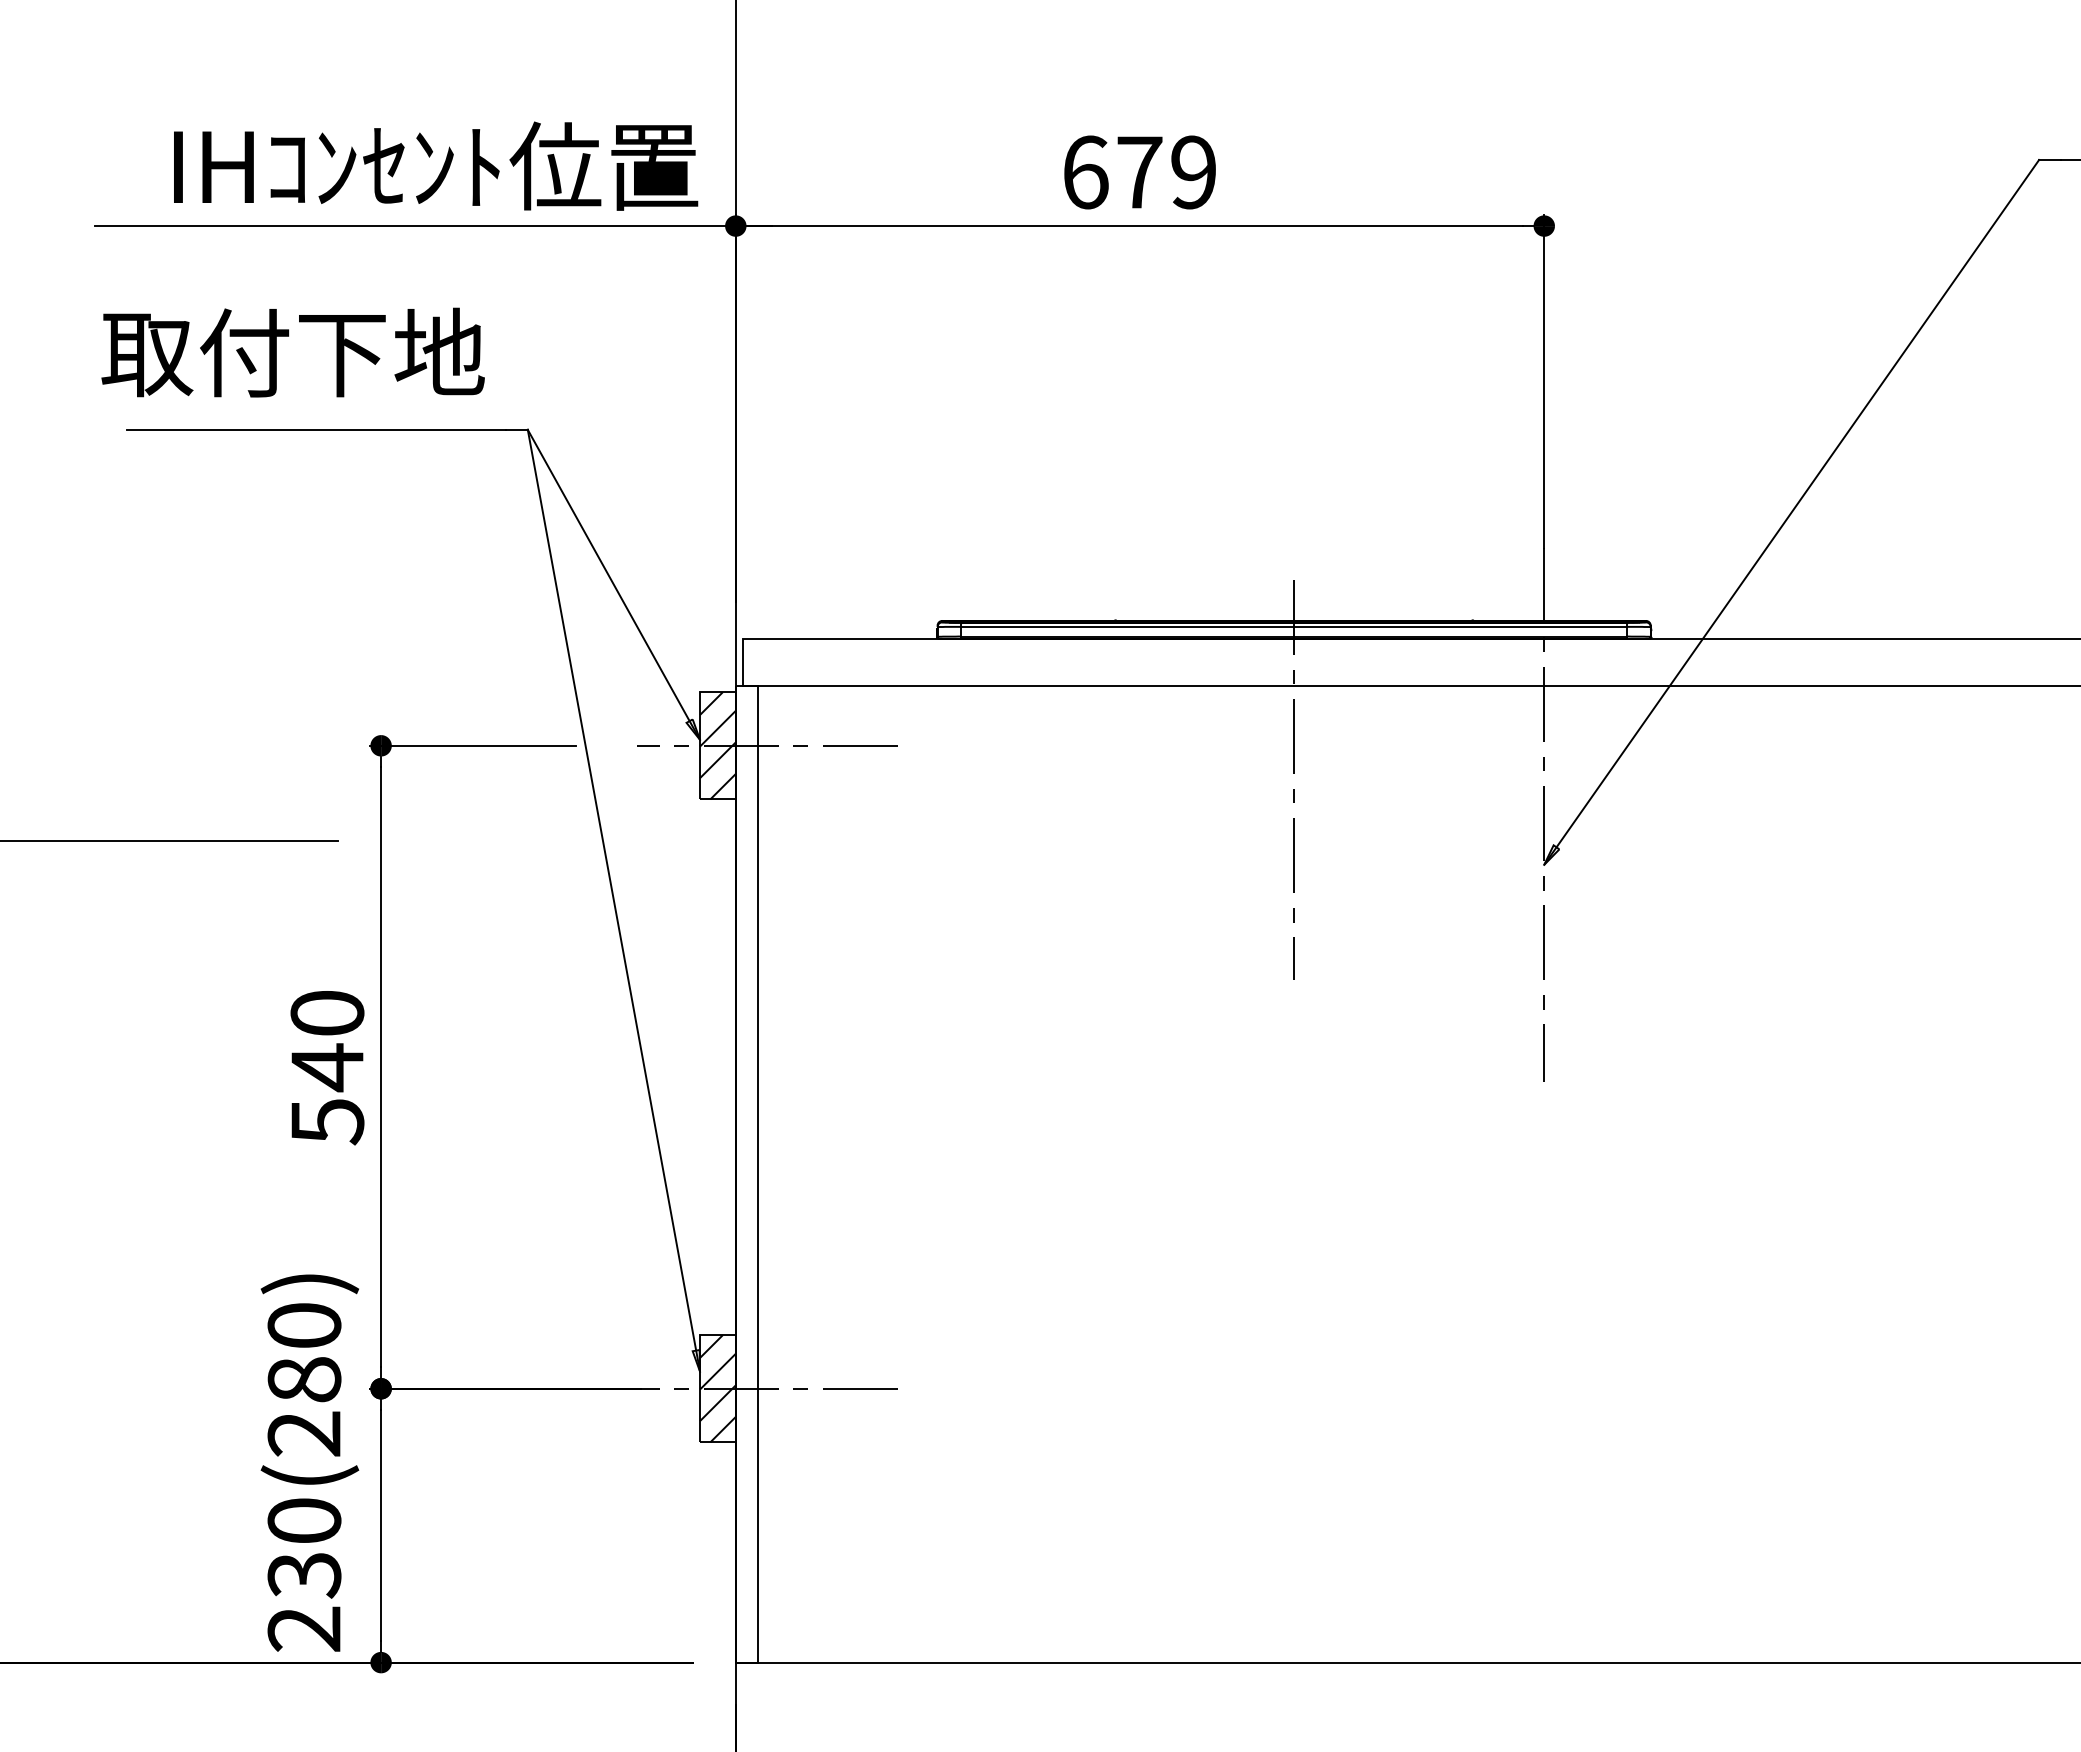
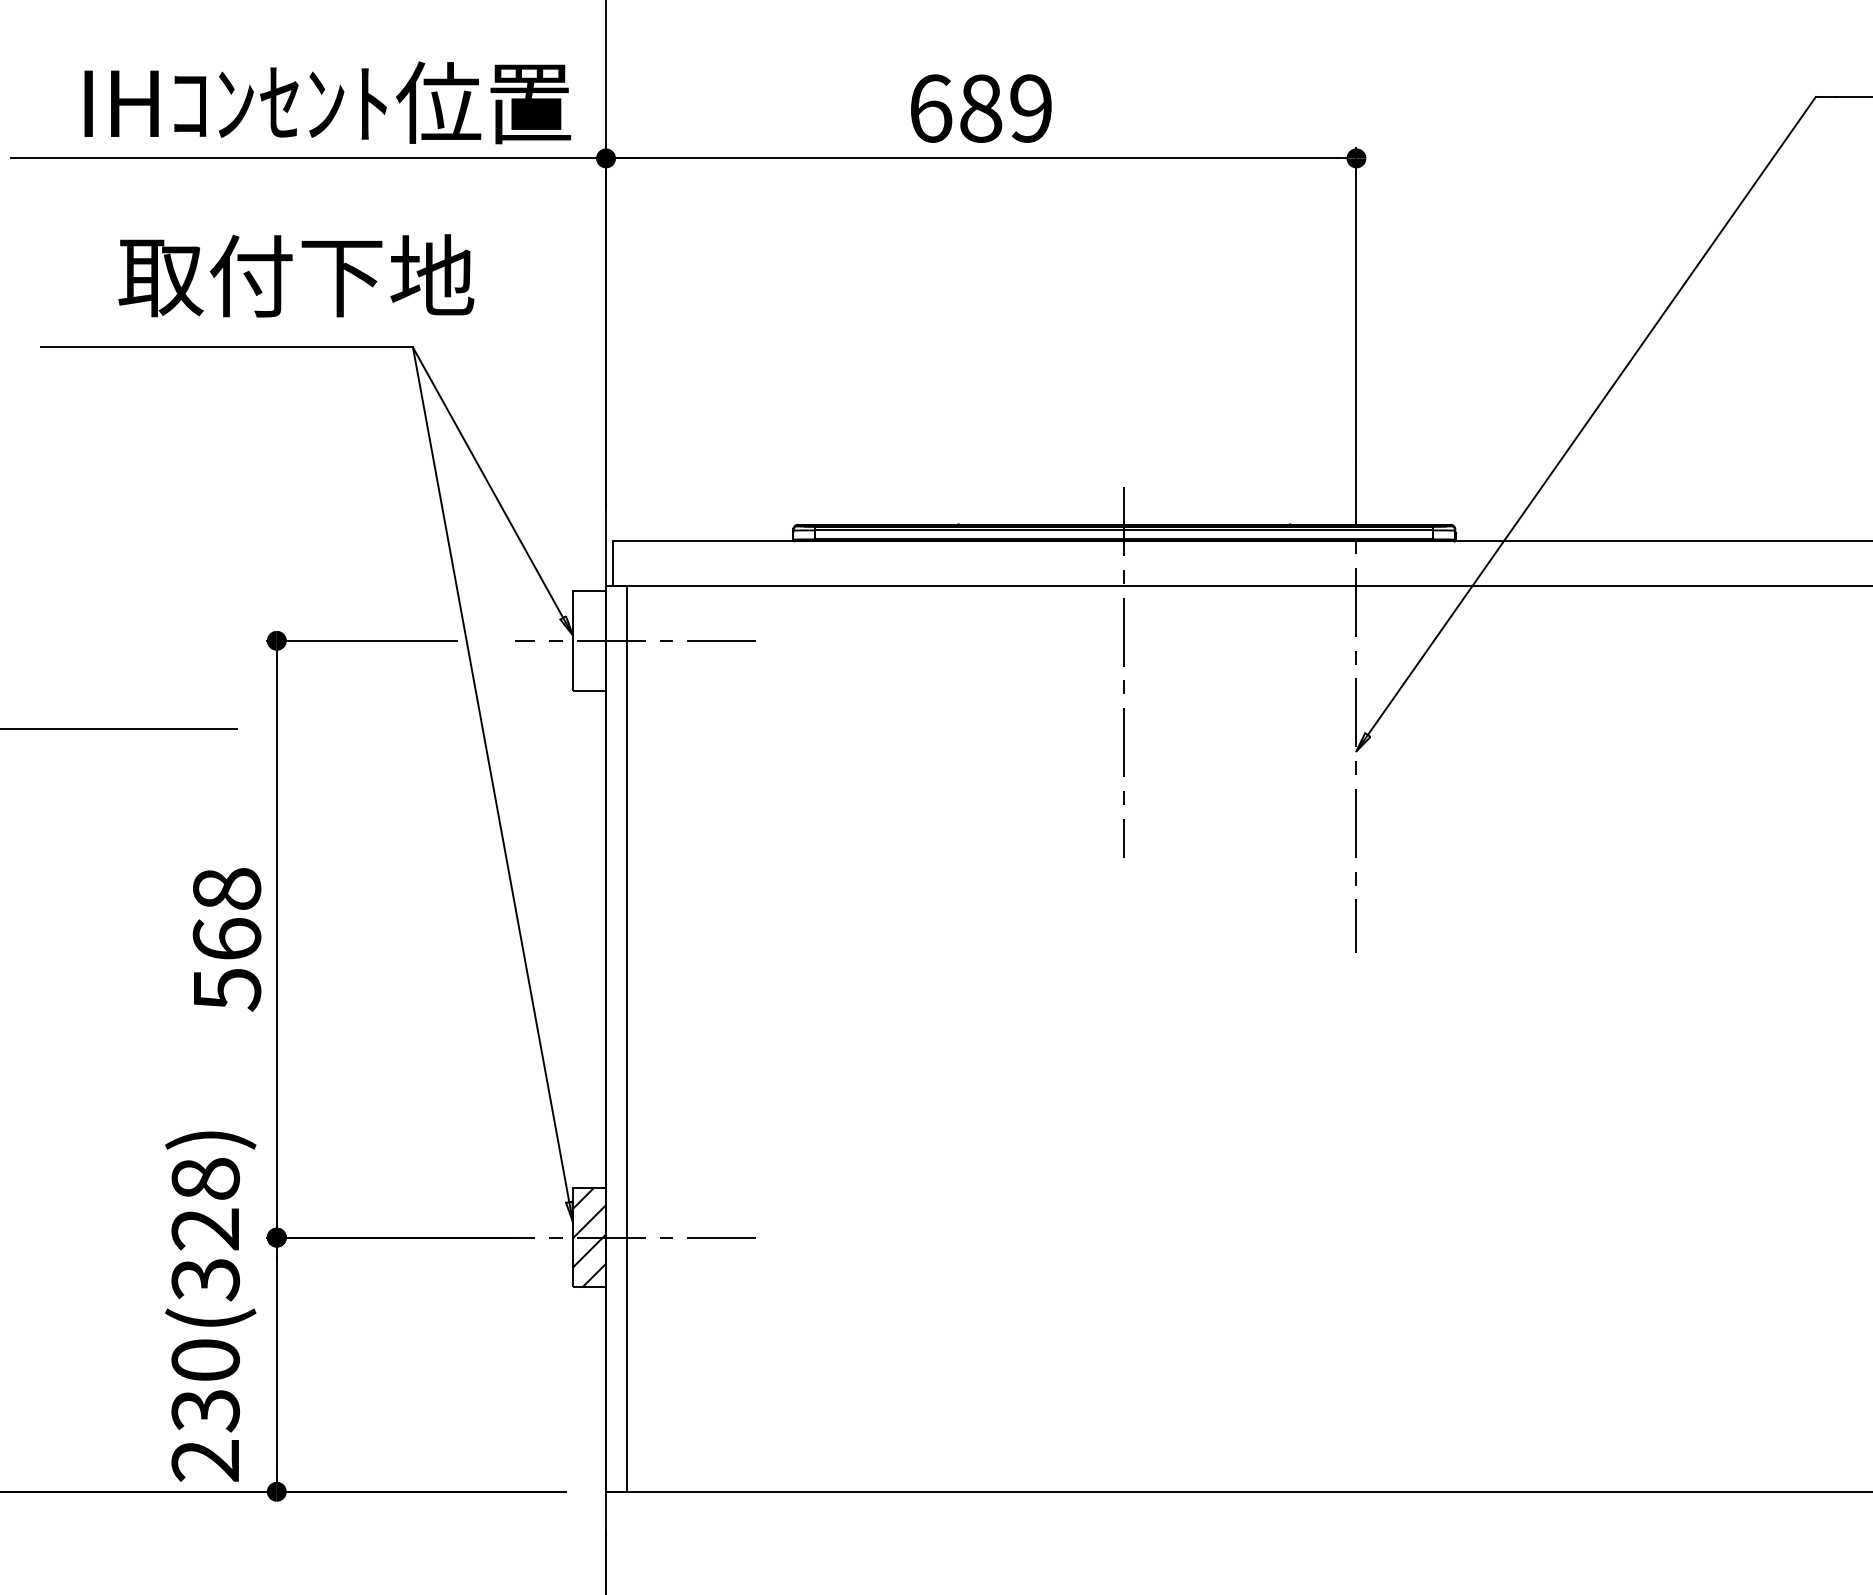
text: (1139, 172) -> (980, 108), 679 -> 689
text: (292, 352) -> (295, 275), moved
hatch: (717, 745) -> (589, 640), removed
text: (327, 1041) -> (227, 915), 540 -> 568
text: (304, 1380) -> (205, 1229), 230(280) -> 230(328)

